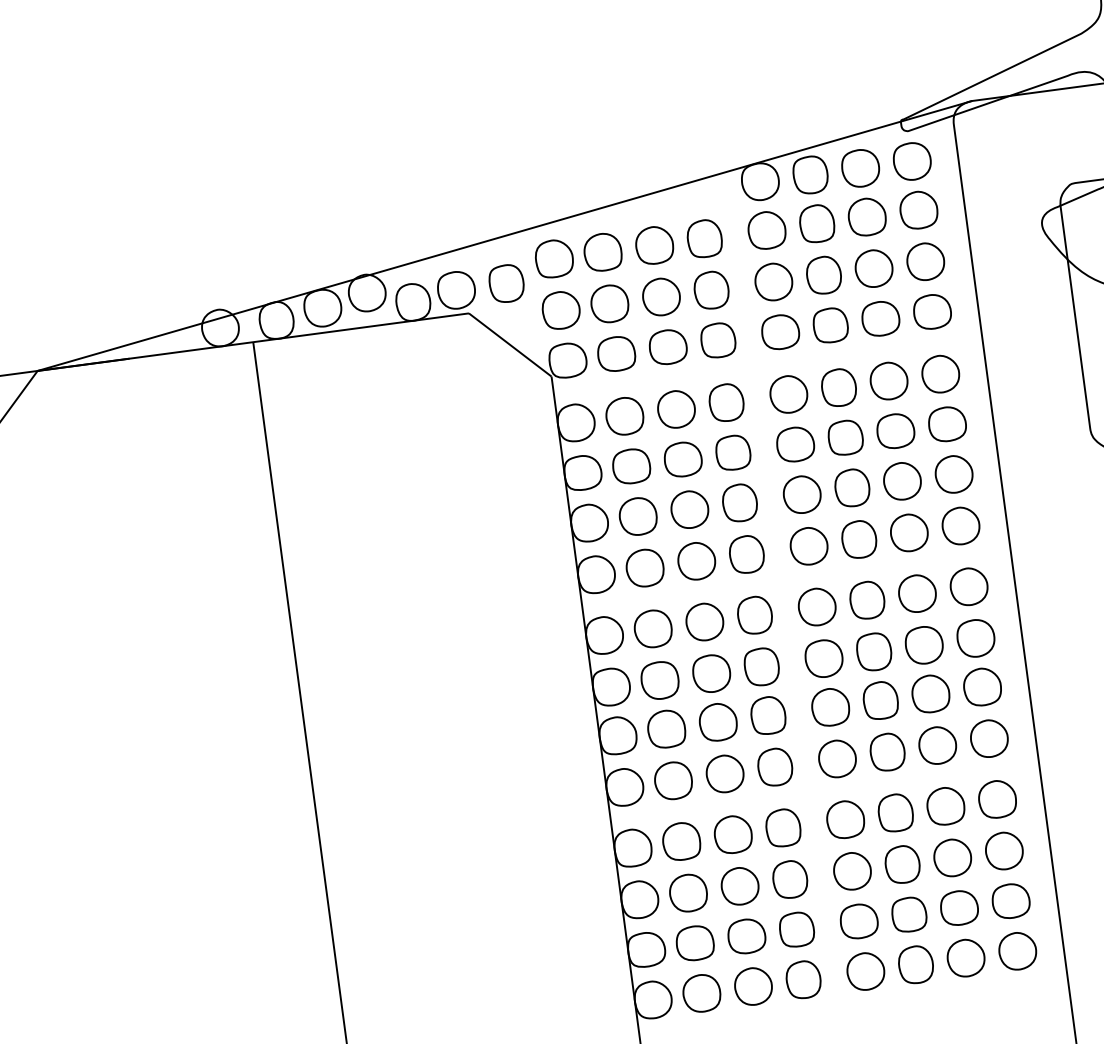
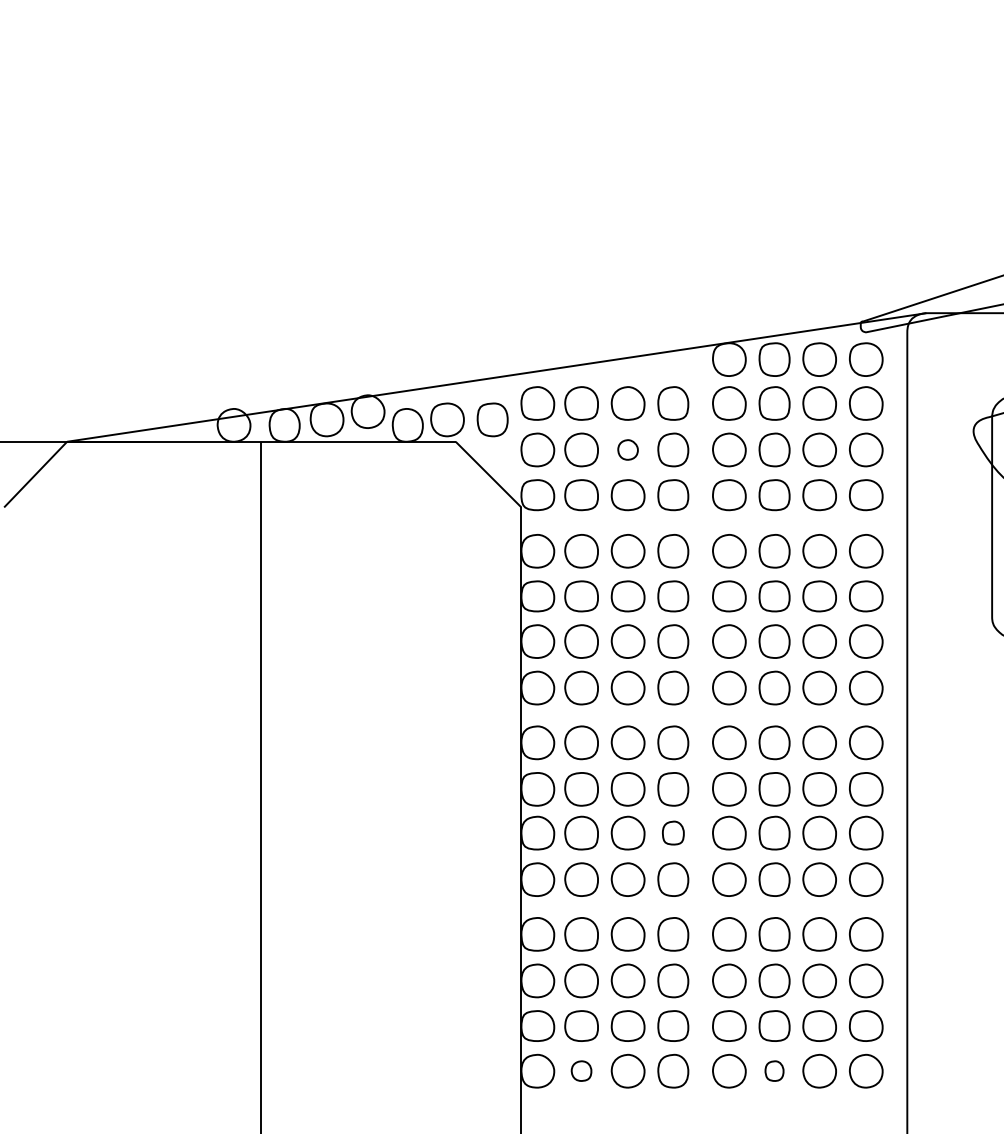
part: (660, 296) -> (627, 449), size x0.6
part: (768, 714) -> (673, 832), size x0.7
part: (915, 964) -> (774, 1070), size x0.6
part: (701, 992) -> (581, 1070), size x0.6

